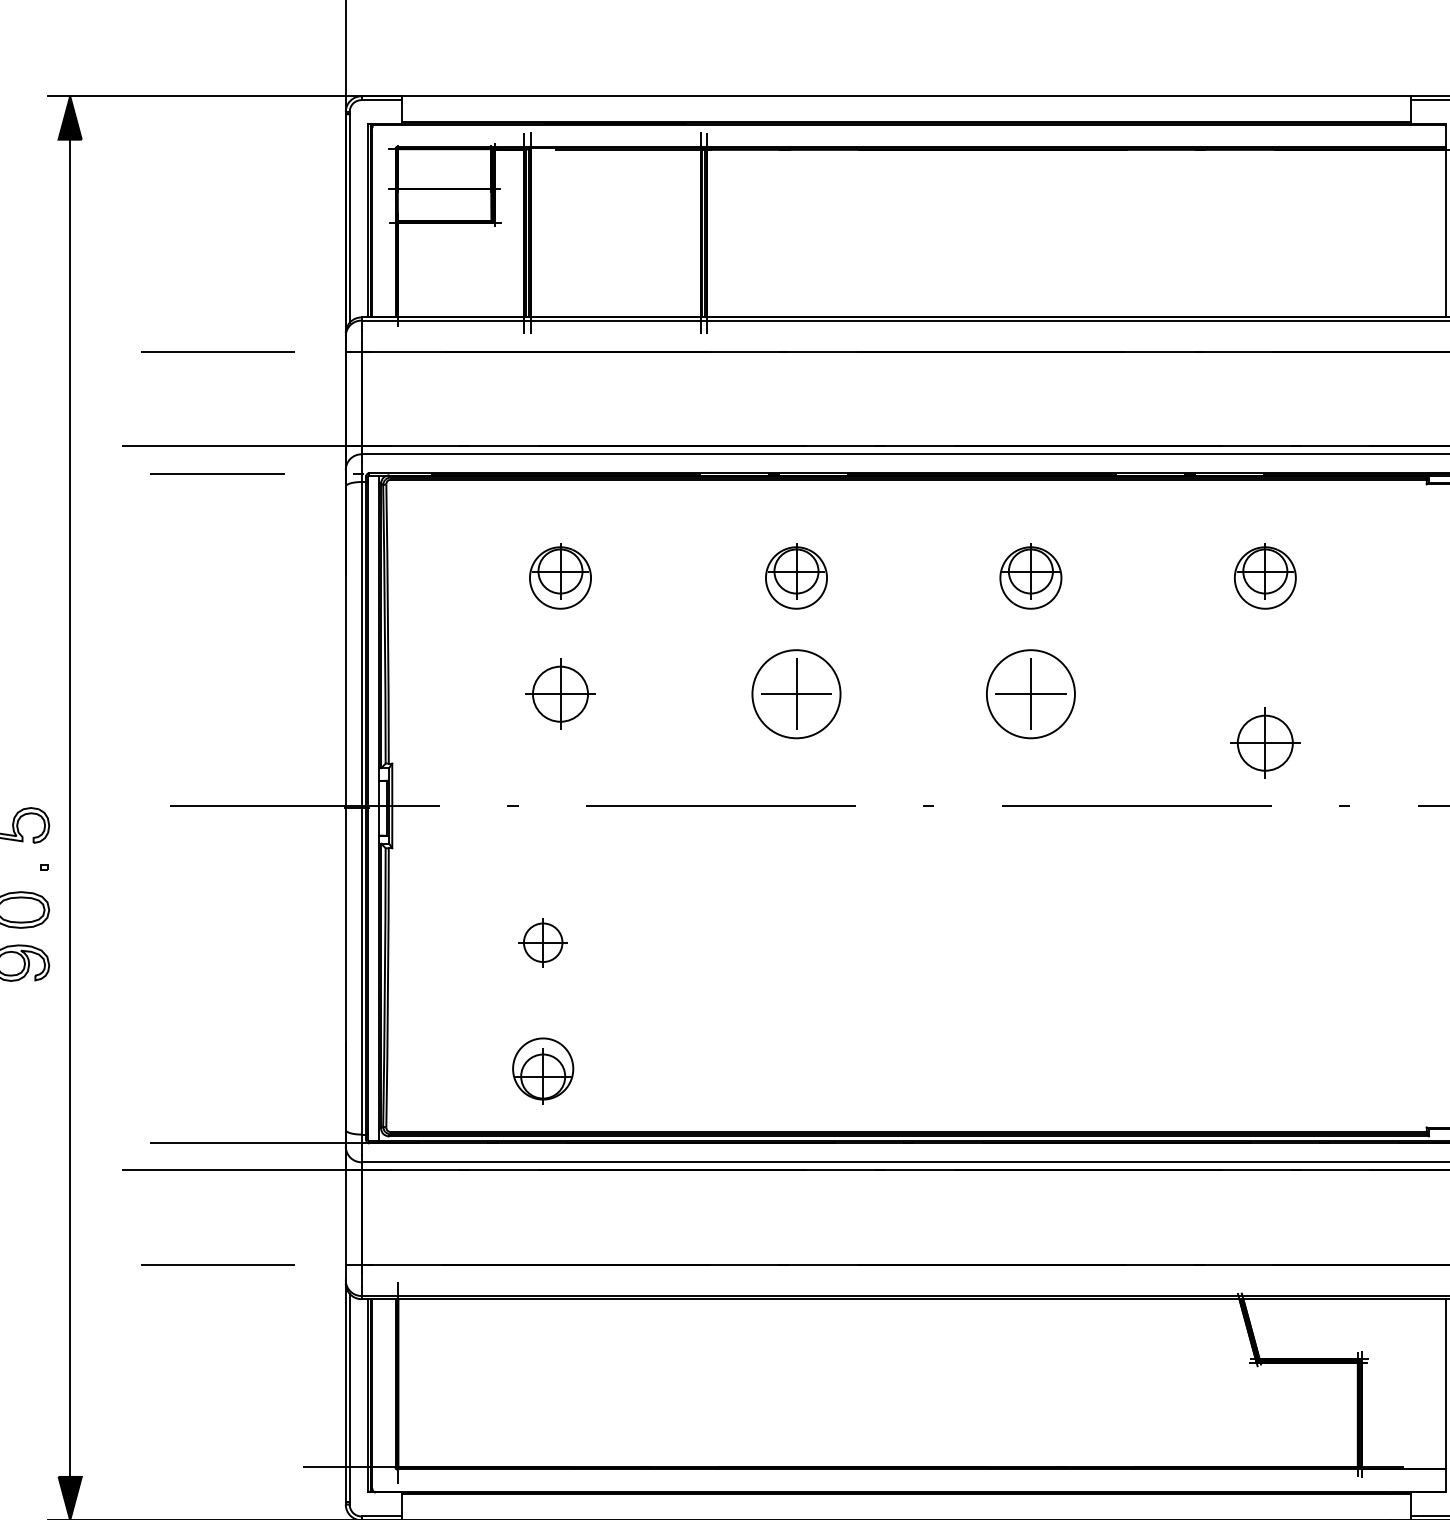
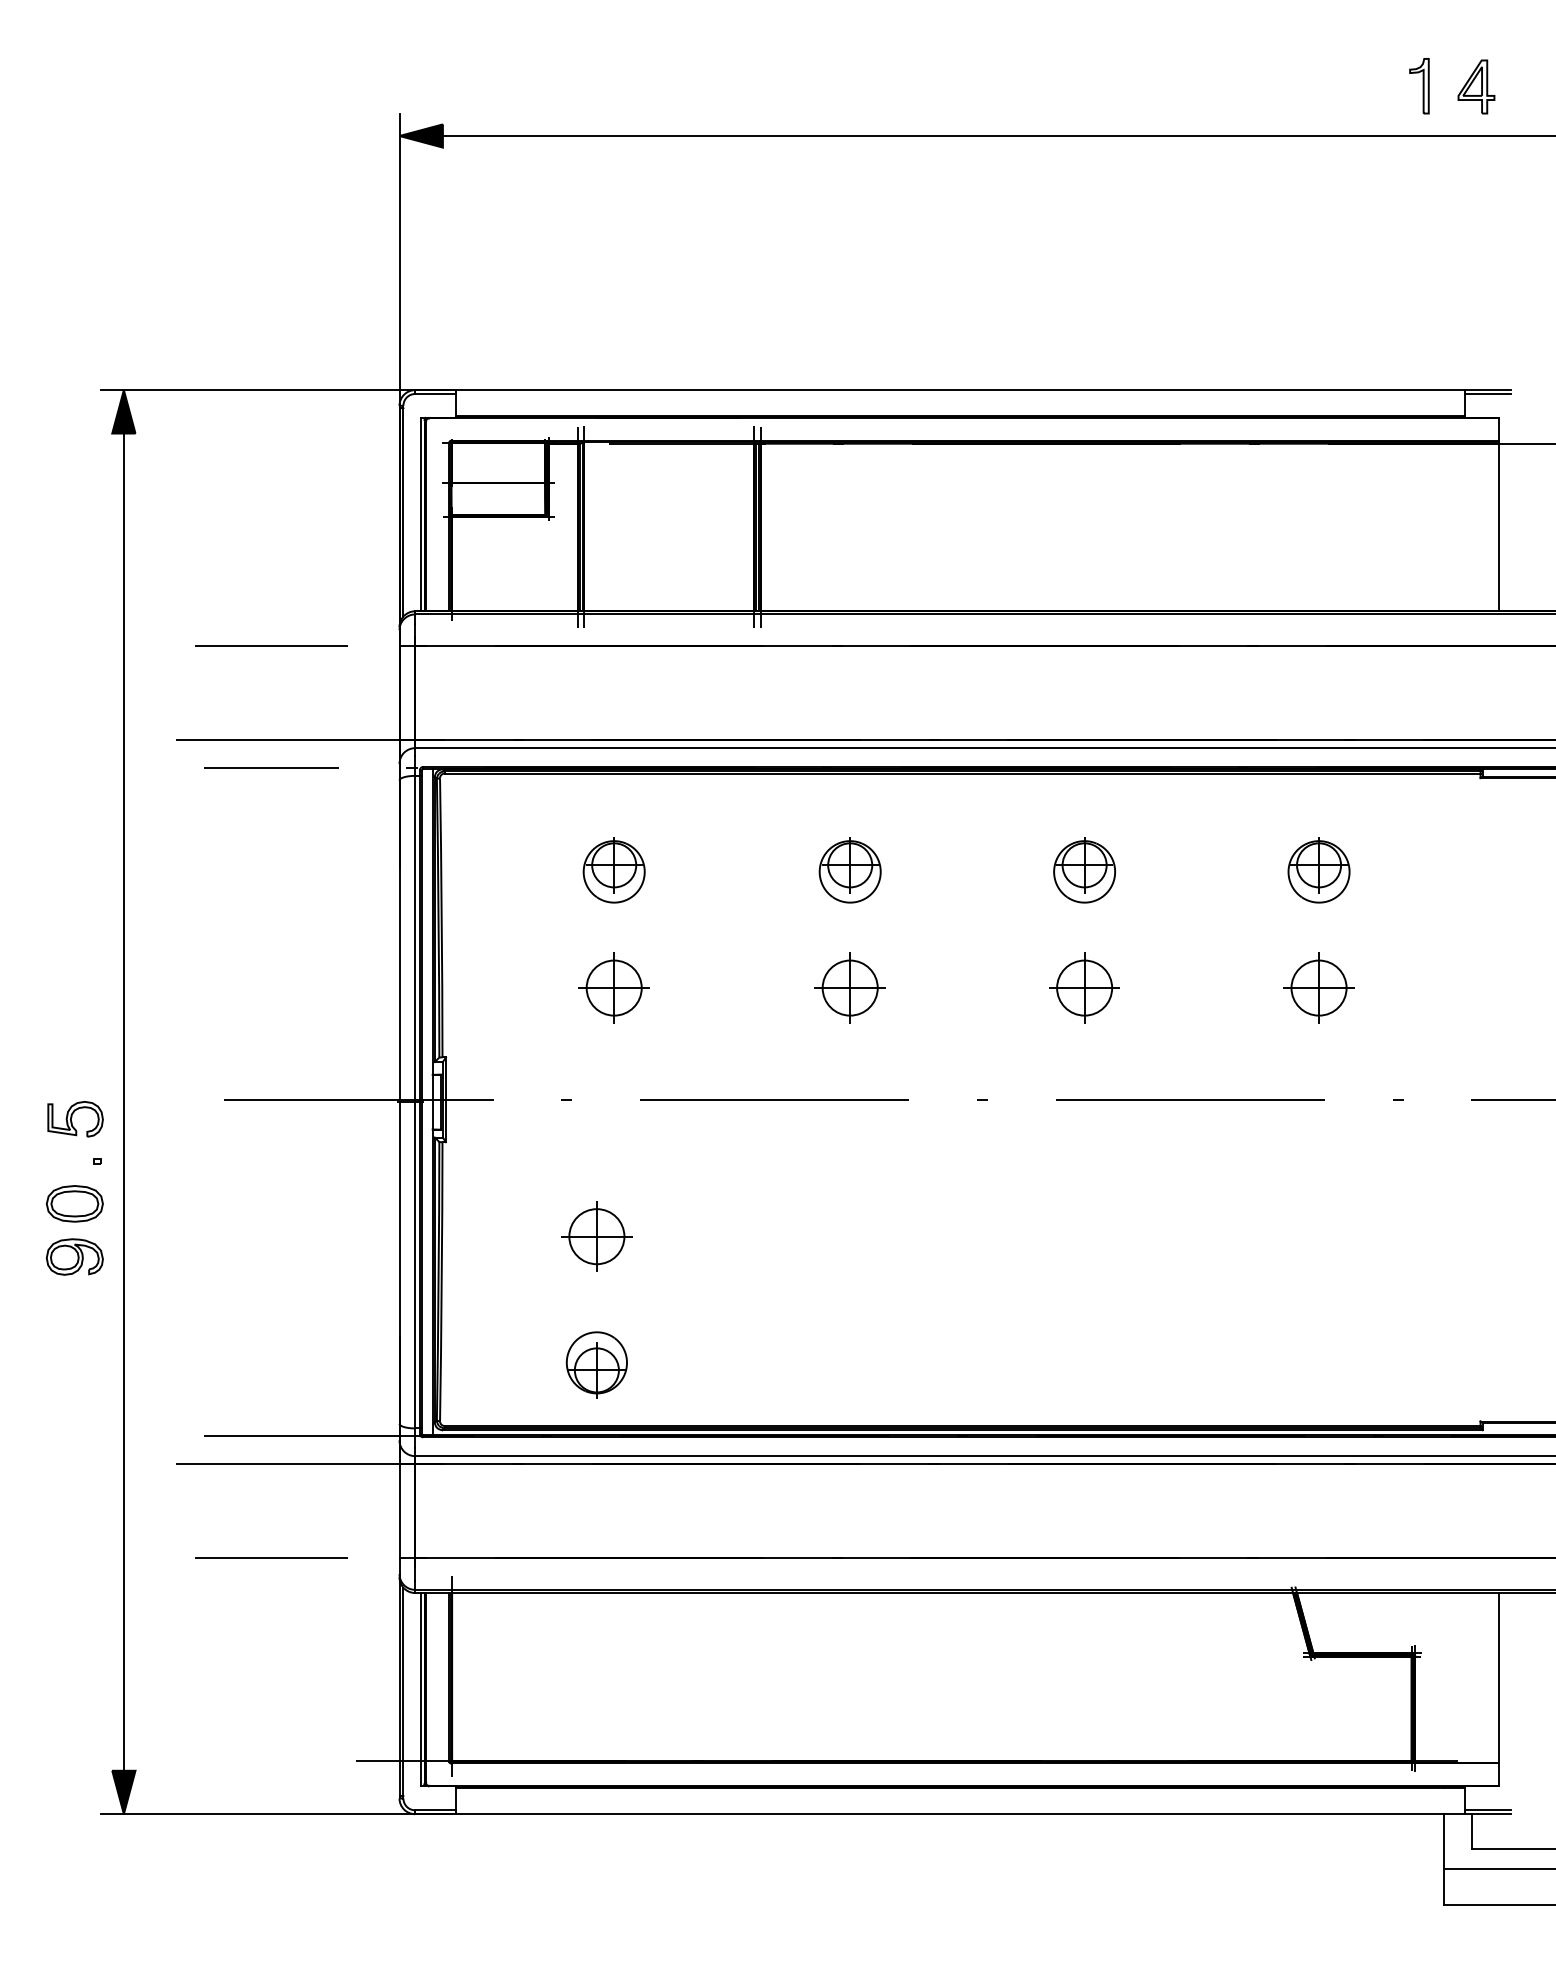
circle: (795, 693) -> (849, 987), size x0.62
circle: (1030, 693) -> (1084, 987), size x0.62
part: (1264, 742) -> (1318, 987), moved
part: (542, 942) -> (596, 1236), size x1.43

